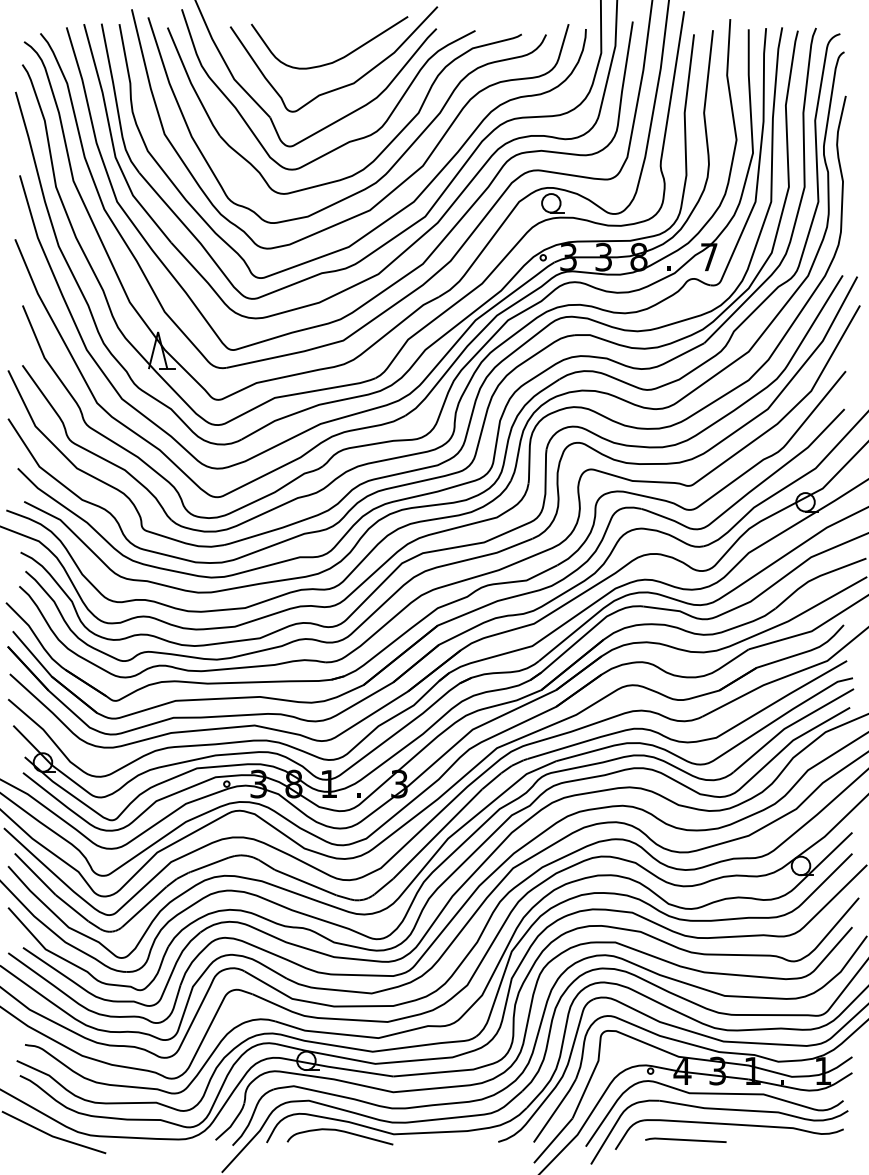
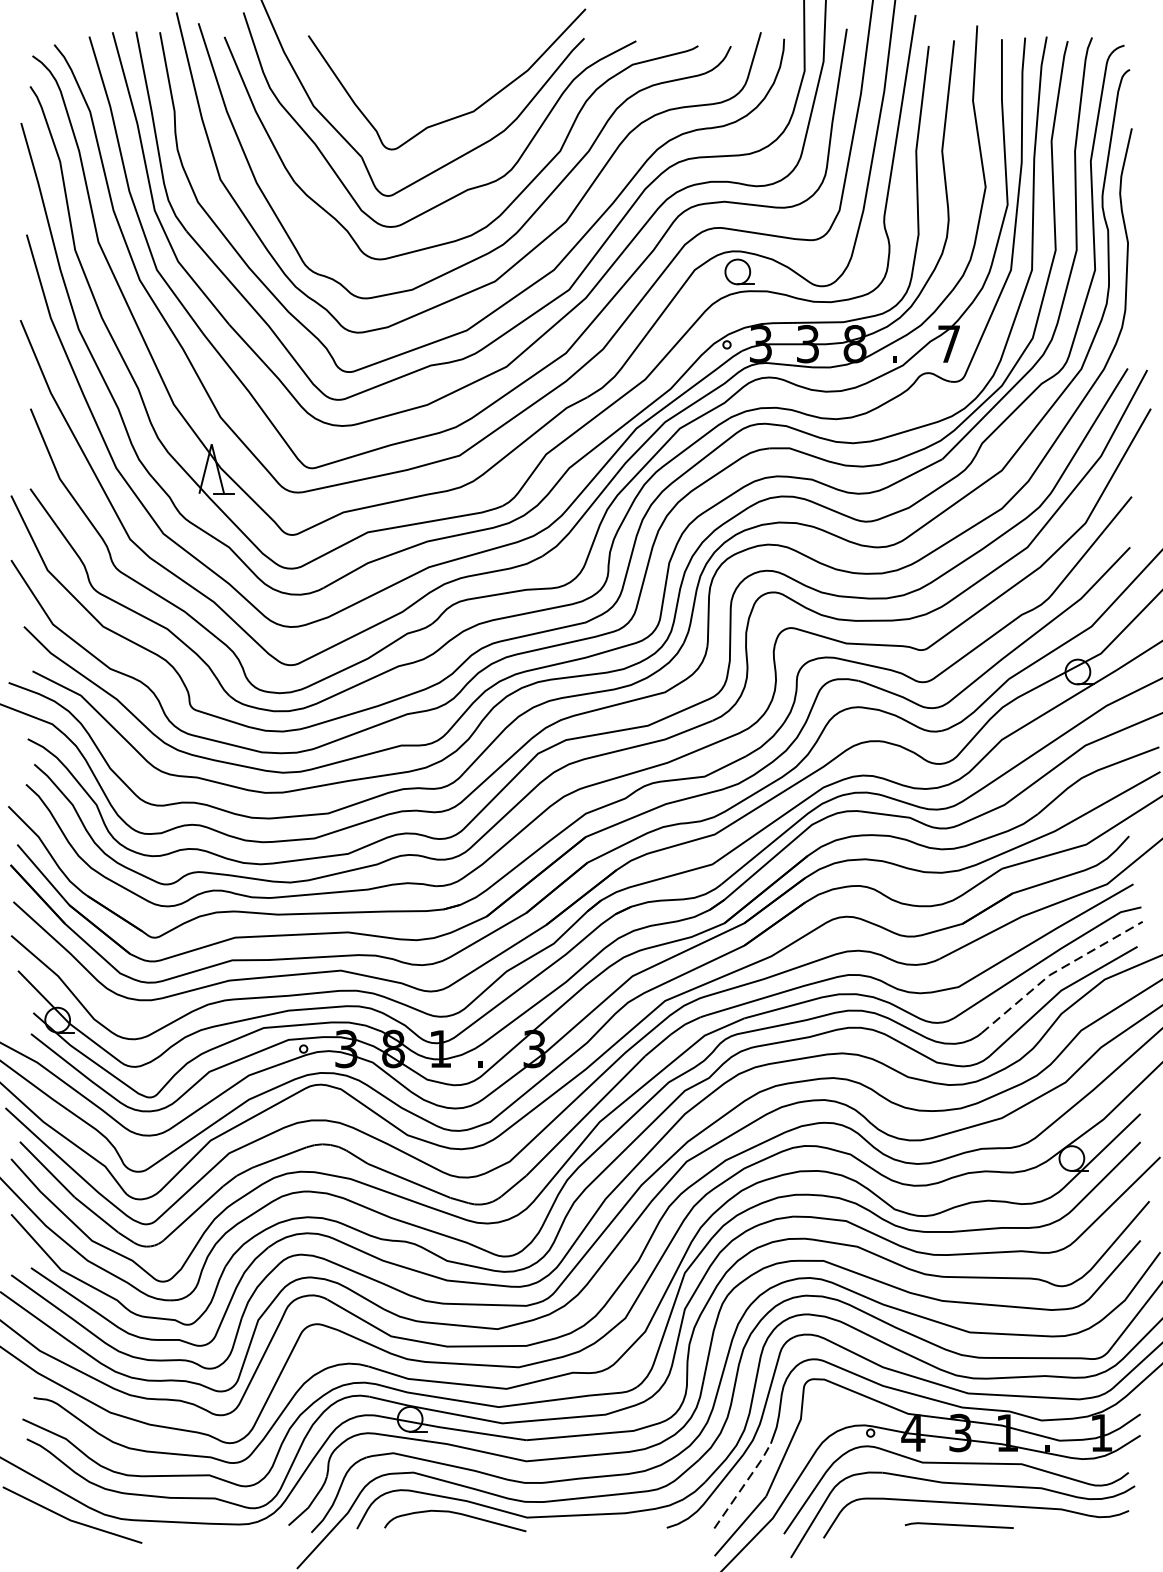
curve: (336, 59) -> (450, 79), removed
line: (790, 725) -> (1057, 970), solid -> dashed
line: (555, 1110) -> (743, 1485), solid -> dashed
line: (685, 1139) -> (958, 1524), moved

